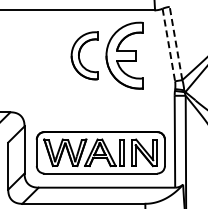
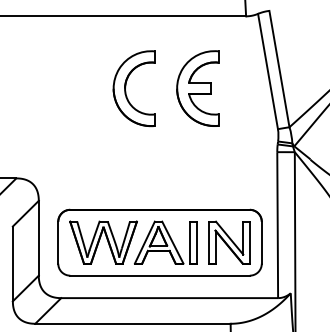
line: (175, 43) -> (278, 69), dashed -> solid
line: (168, 45) -> (267, 72), dashed -> solid
part: (124, 55) -> (197, 88), size x0.71

